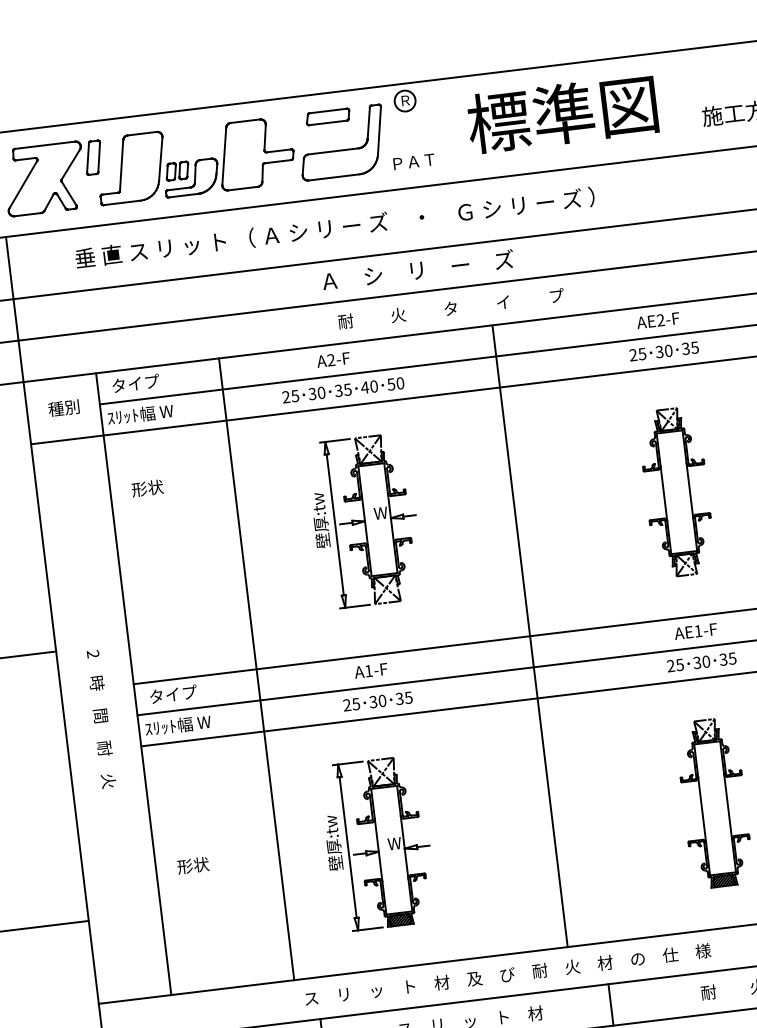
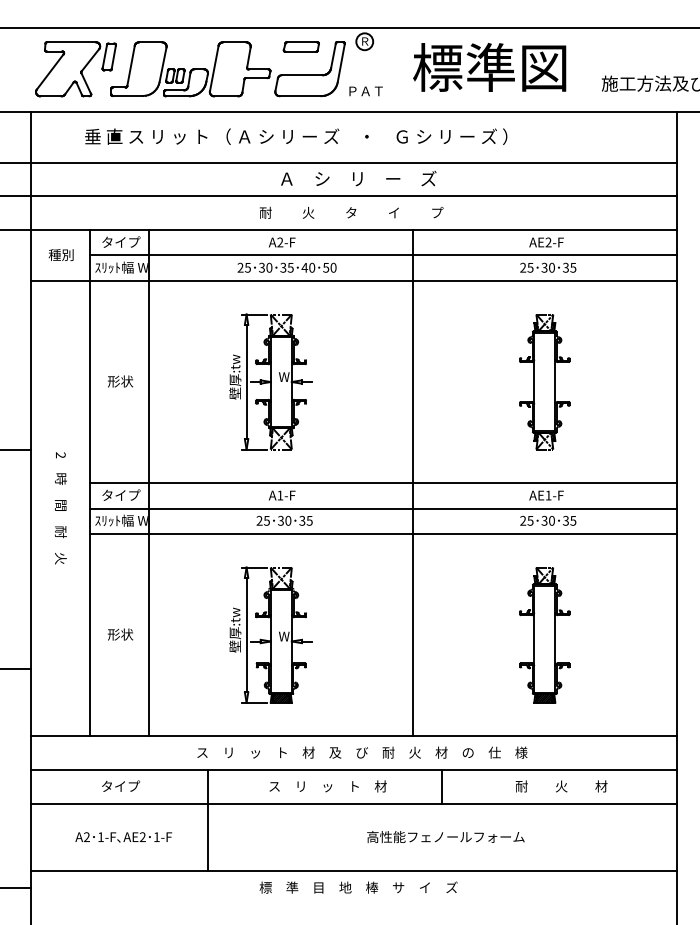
text: (451, 308) -> (351, 212), moved
text: (147, 488) -> (120, 381), moved
part: (364, 520) -> (270, 381), moved
line: (256, 669) -> (149, 483), moved

